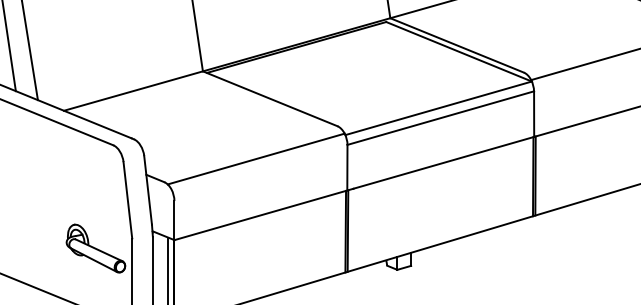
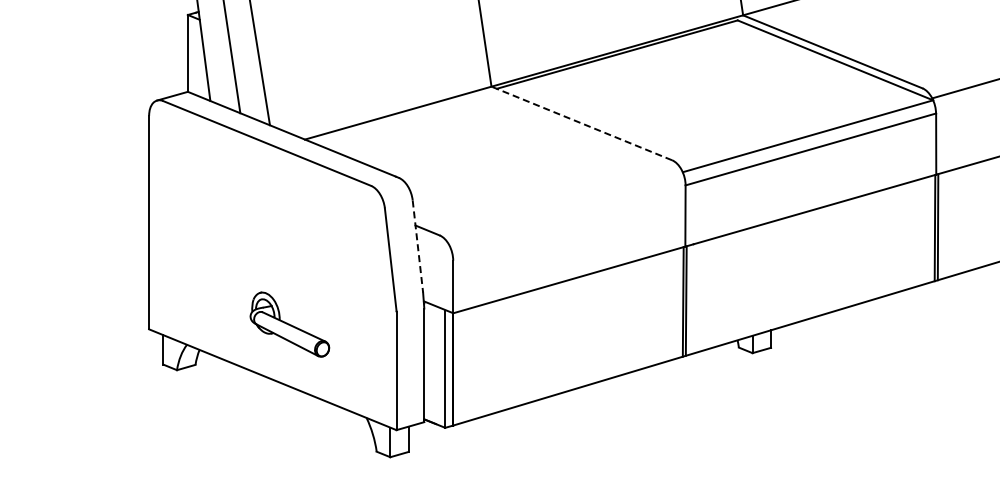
line: (269, 98) -> (581, 123), solid -> dashed
line: (255, 159) -> (562, 204), removed
line: (147, 190) -> (417, 246), solid -> dashed
part: (95, 248) -> (289, 324), moved

